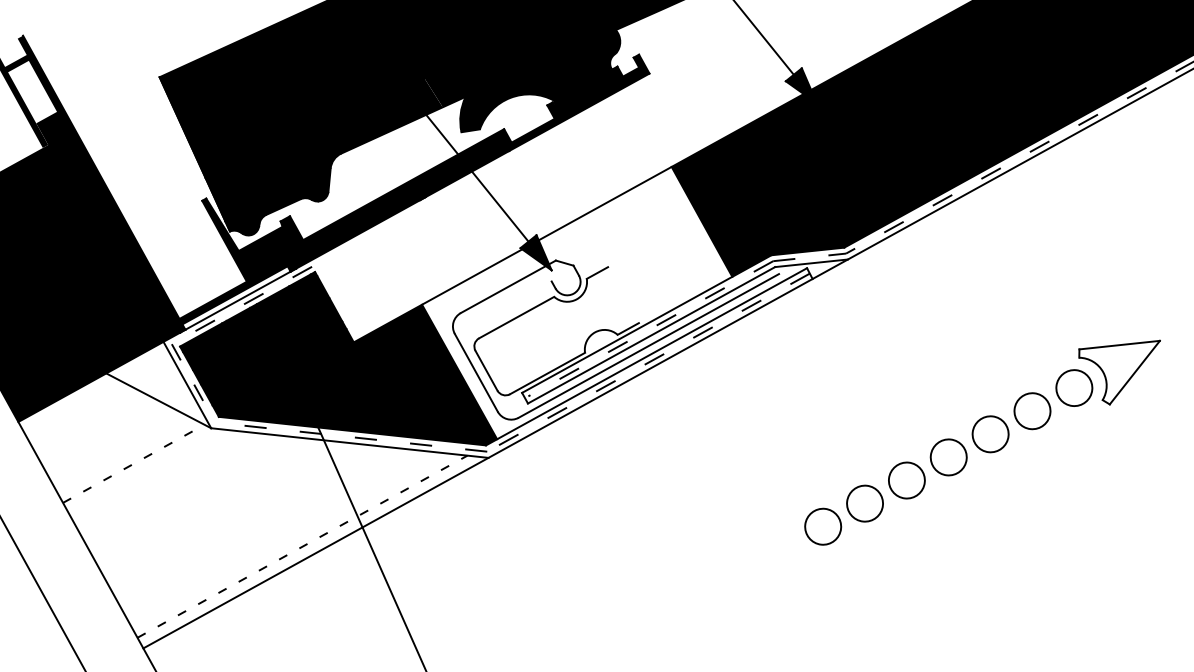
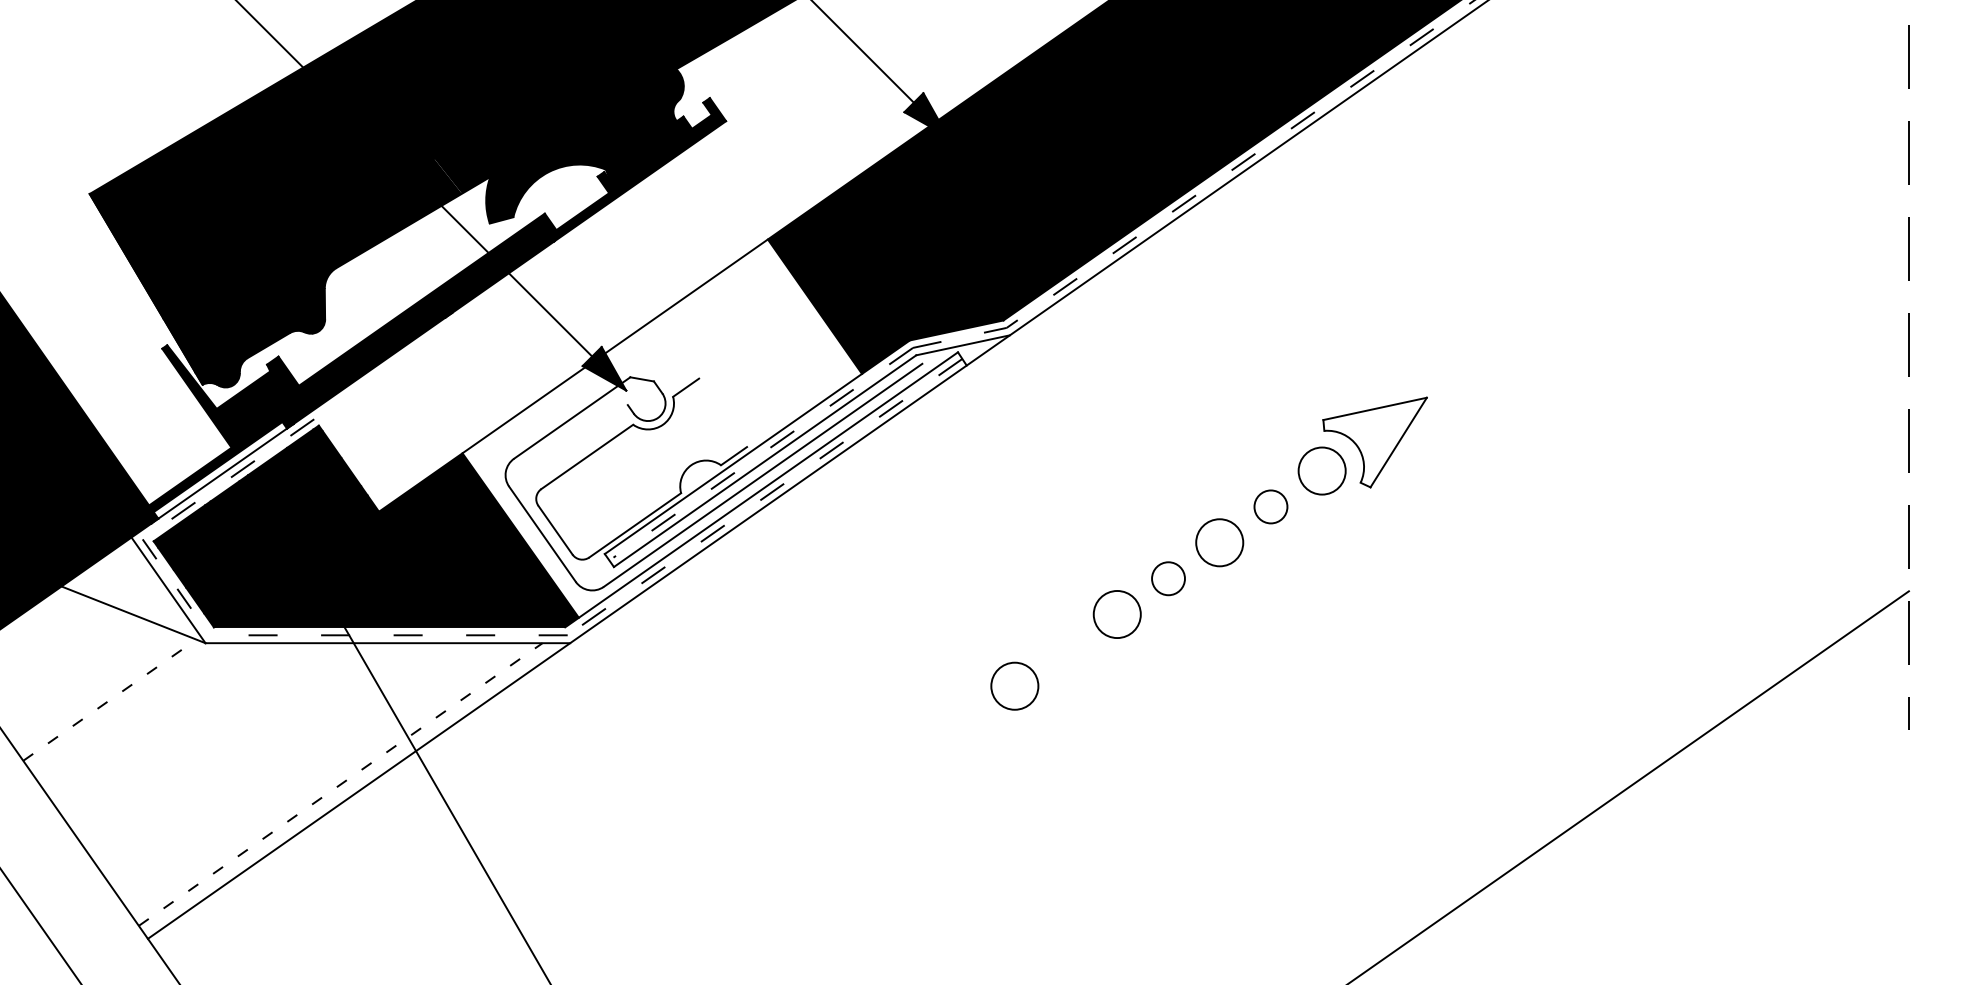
circle: (1032, 410) -> (1270, 506), size x0.7
circle: (948, 457) -> (1168, 578), size x0.7
circle: (864, 503) -> (1065, 650), removed

